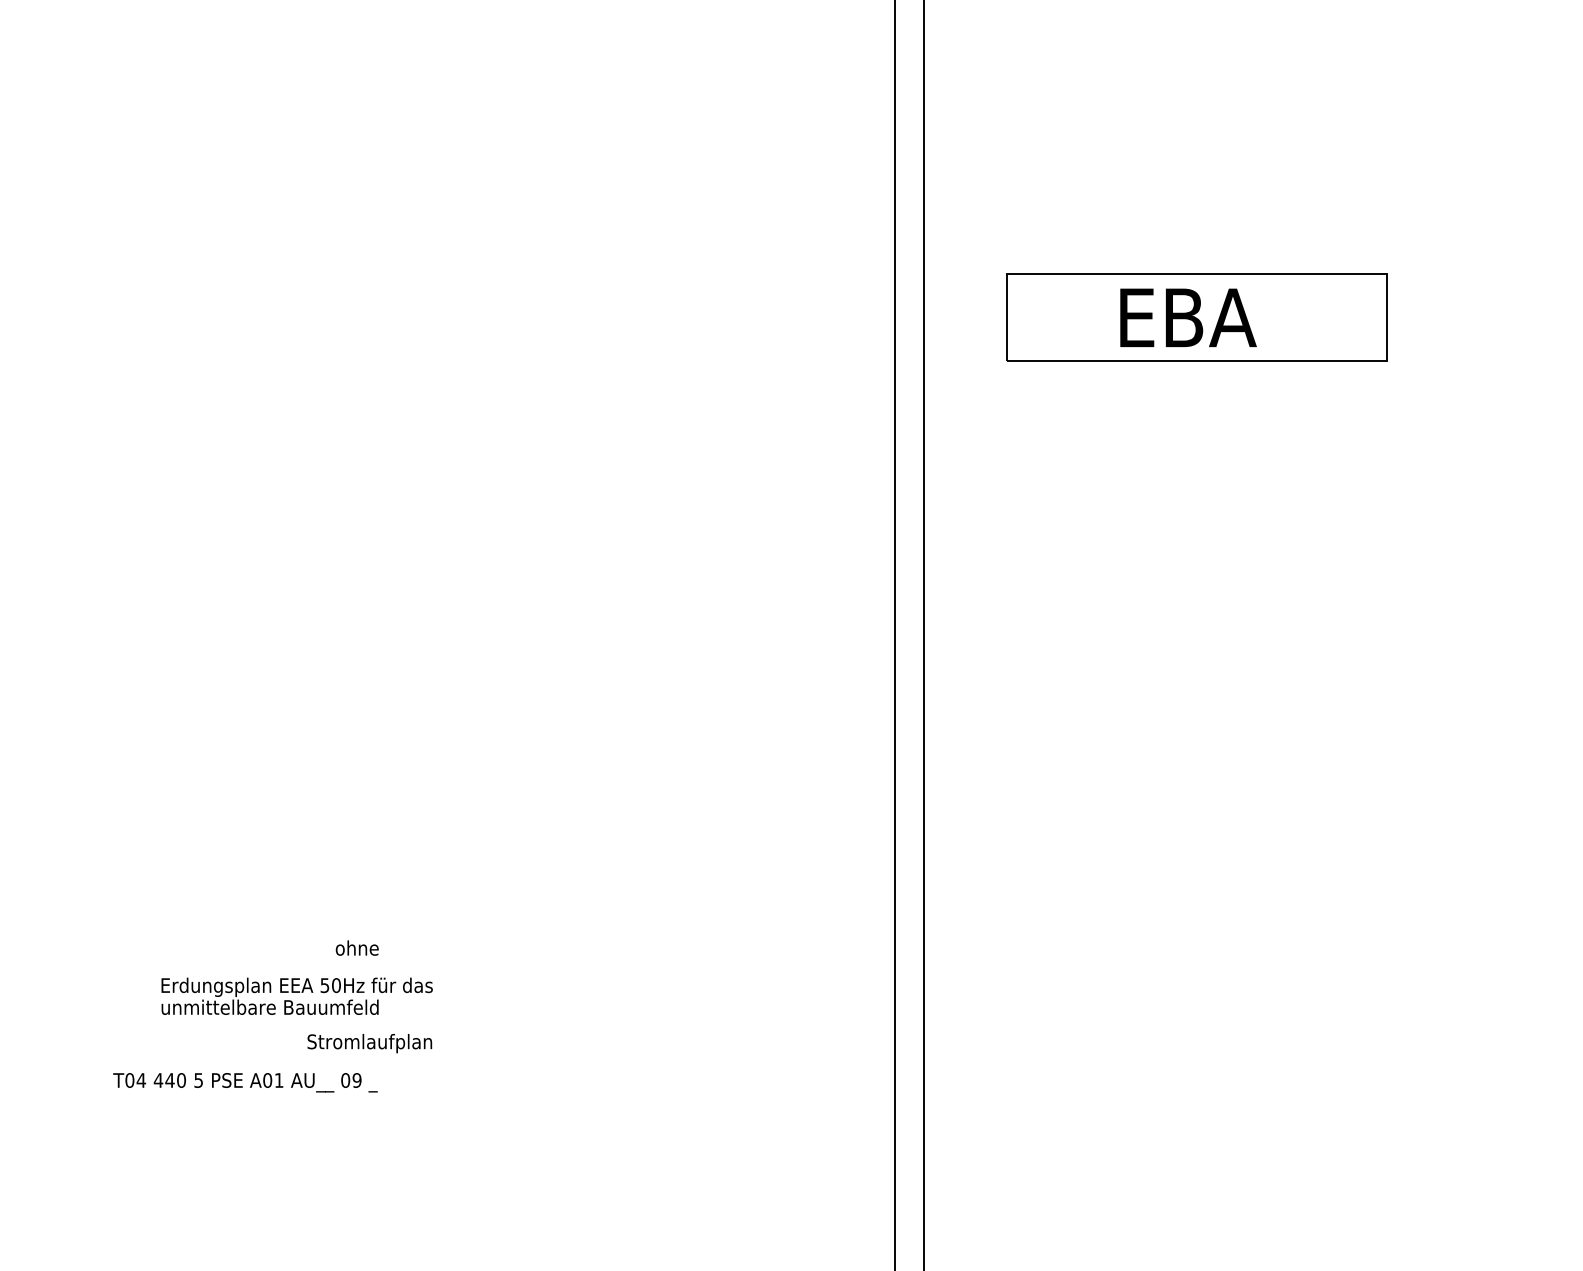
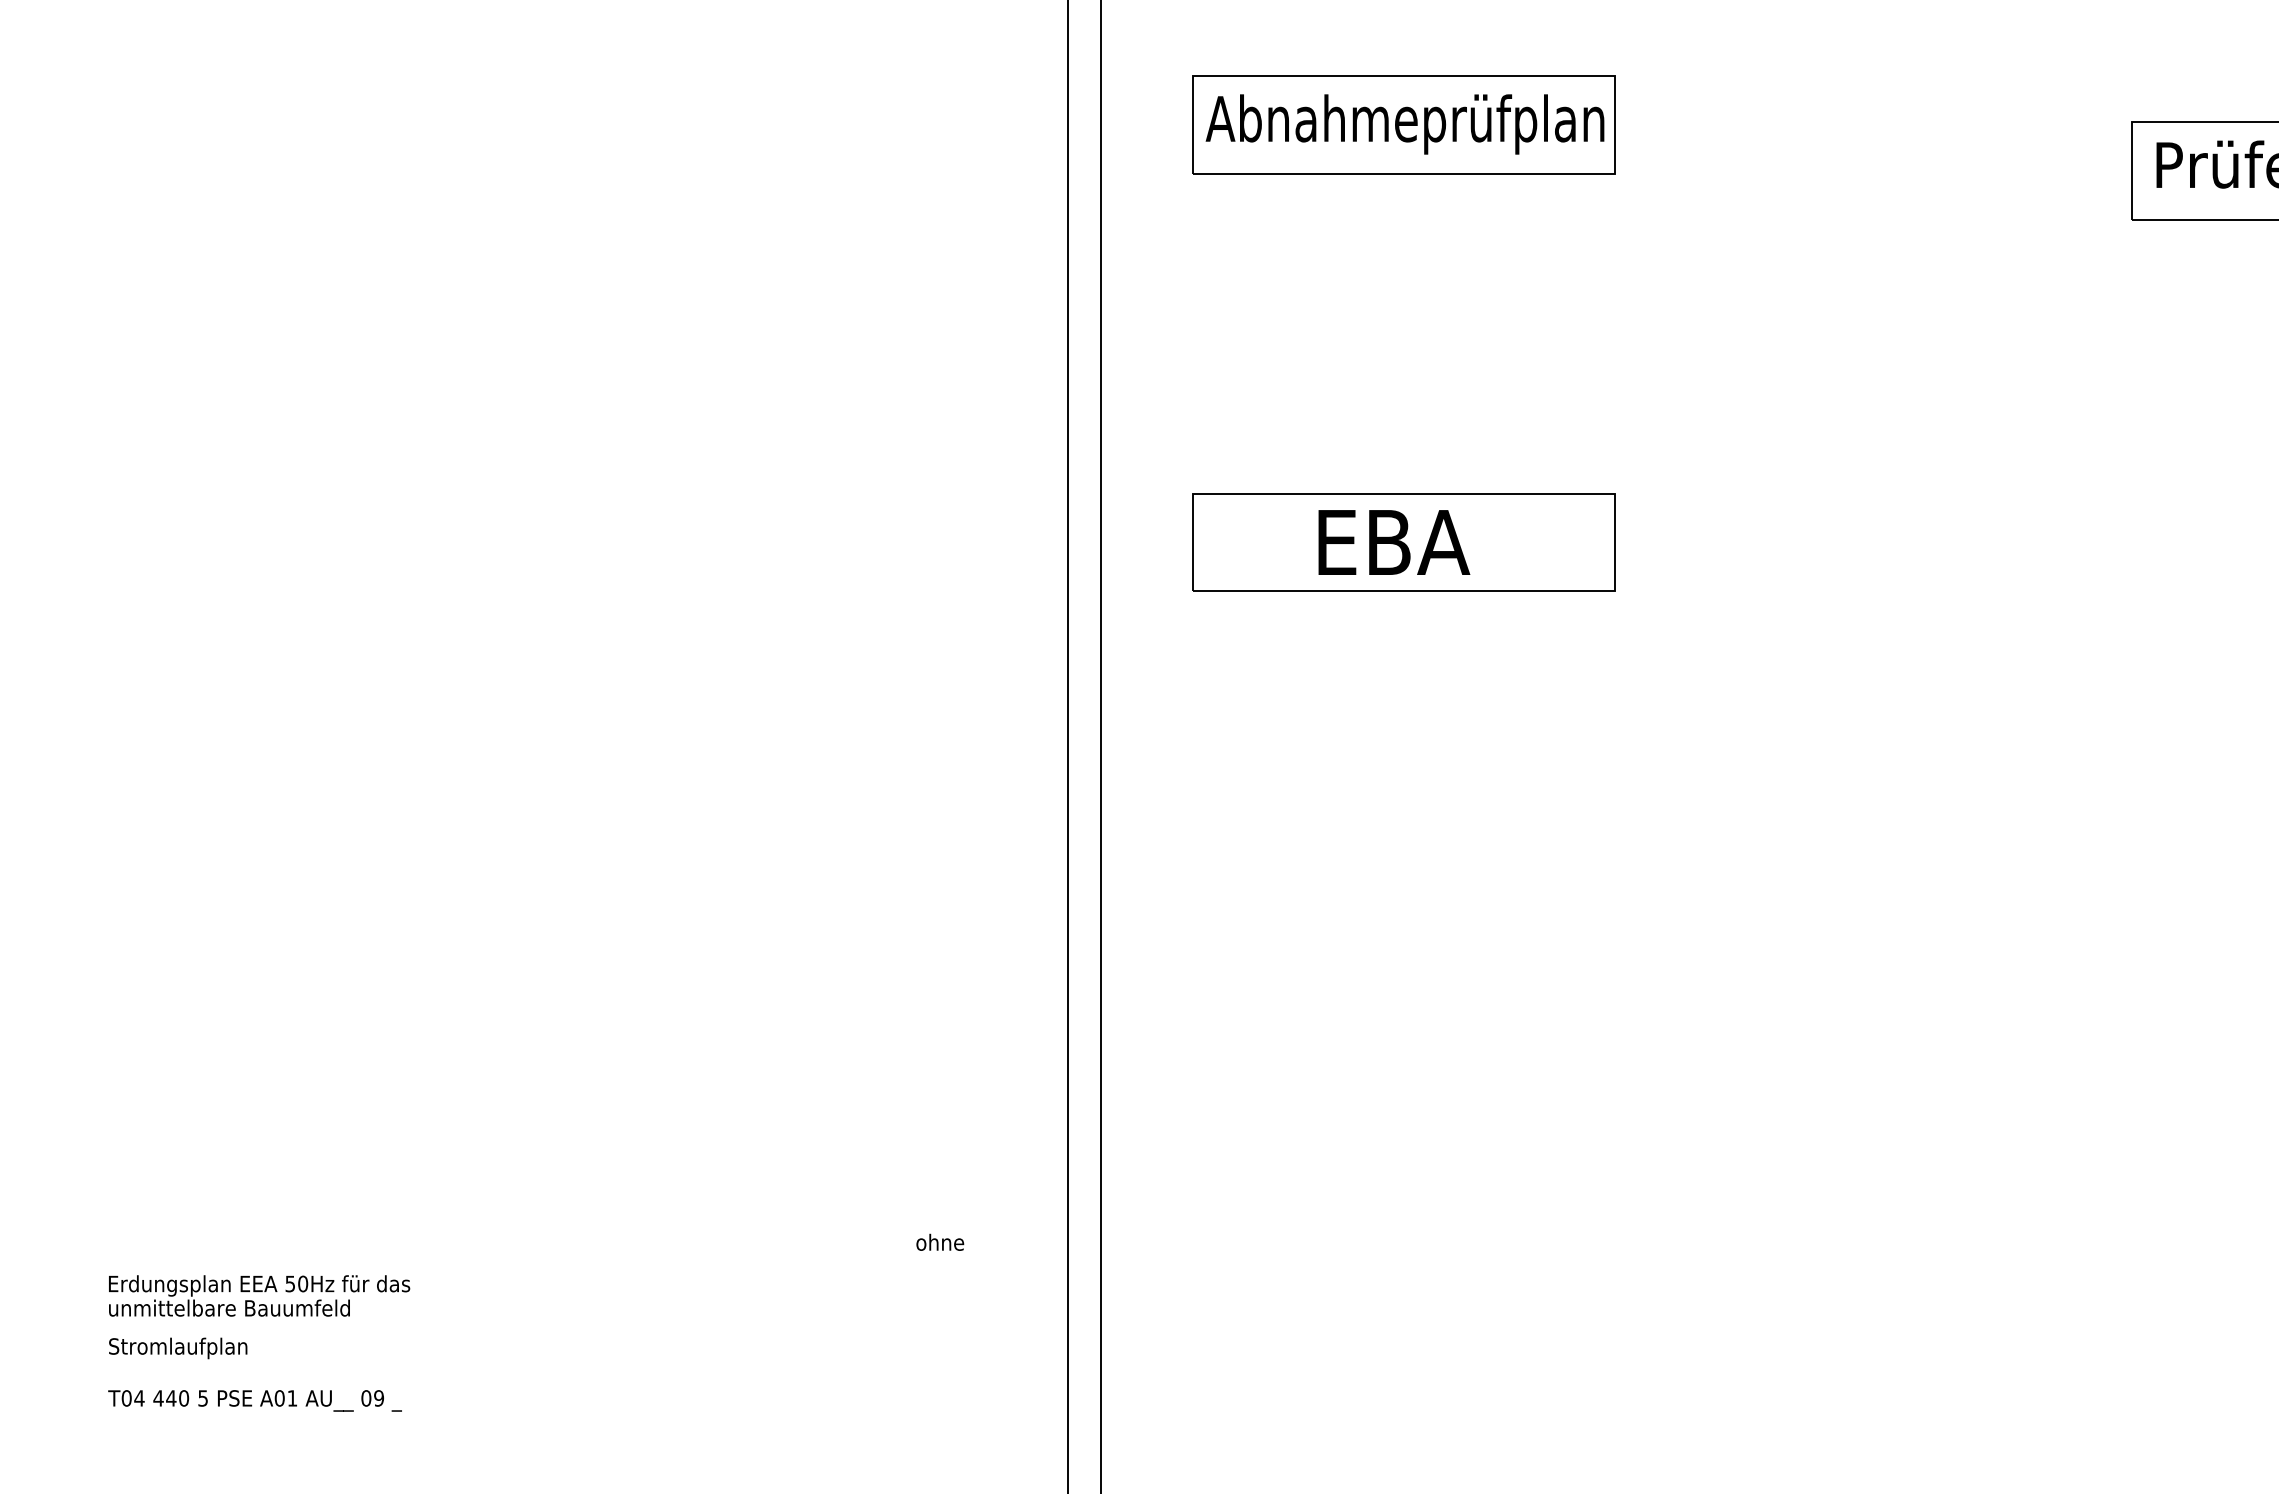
text: (357, 947) -> (940, 1241), moved
text: (297, 995) -> (259, 1295), moved
text: (370, 1043) -> (178, 1348), moved
text: (244, 1082) -> (254, 1400), moved

